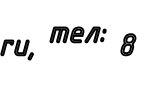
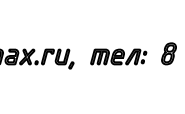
part: (77, 34) -> (118, 56), moved

